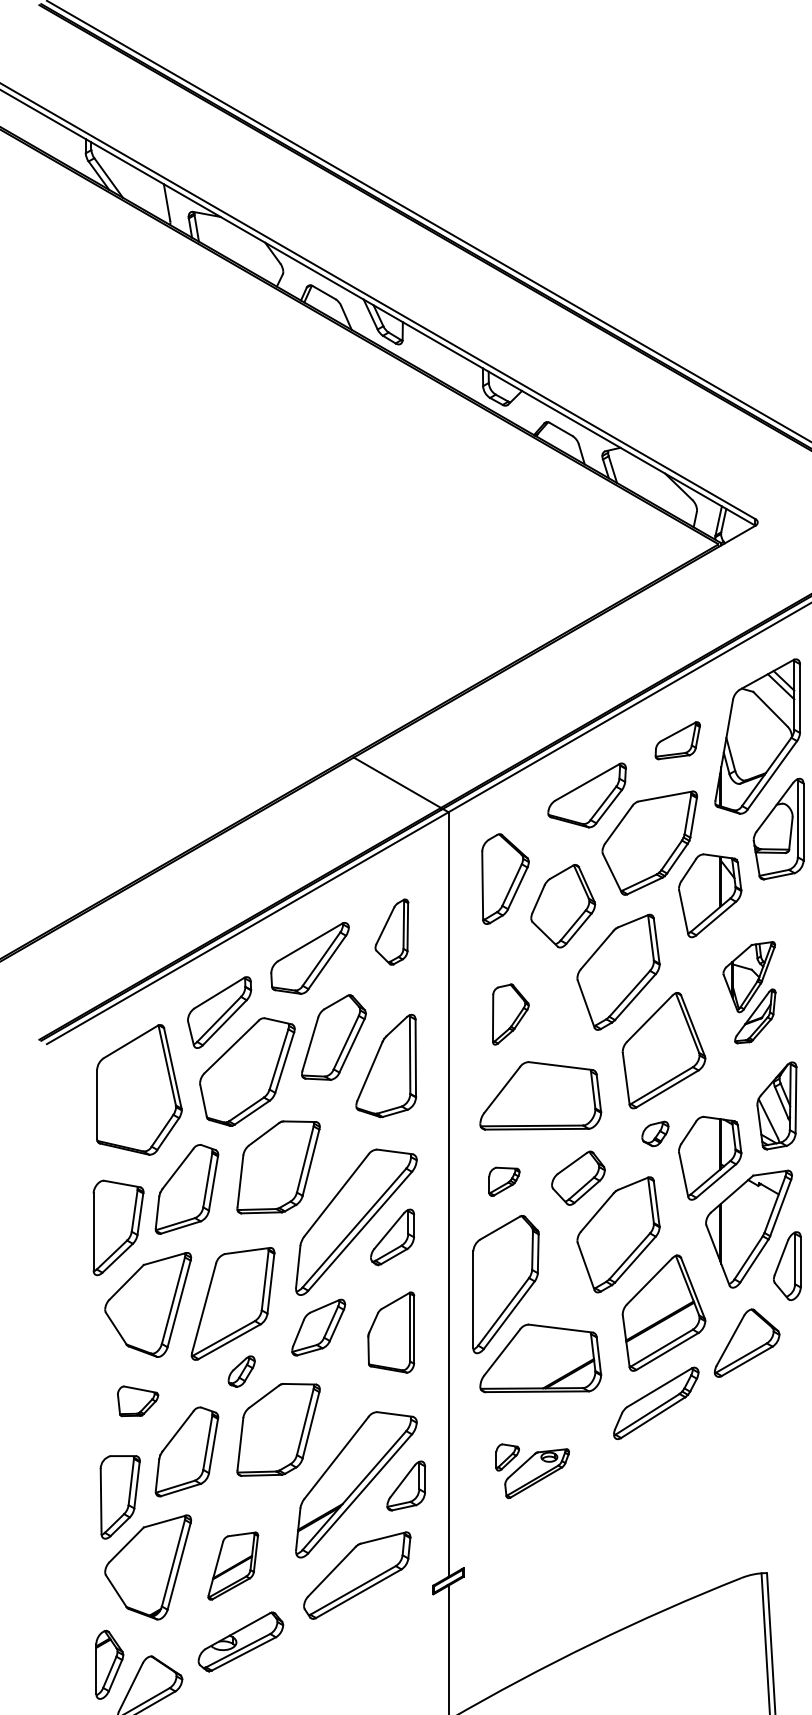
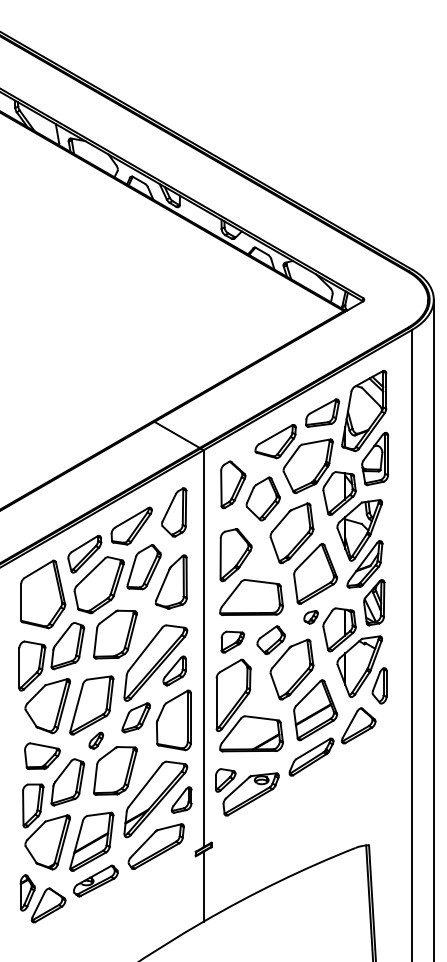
part: (677, 739) -> (322, 412), size x1.43
part: (392, 932) -> (174, 512), size x1.43
part: (748, 991) -> (359, 543), size x1.67
part: (509, 1014) -> (235, 555), size x1.67
part: (504, 1180) -> (232, 641), size x1.43
part: (390, 1332) -> (173, 720), size x1.43
part: (138, 1400) -> (42, 755), size x1.67
part: (532, 1471) -> (247, 792), size x1.67
part: (232, 1565) -> (91, 841), size x1.67

